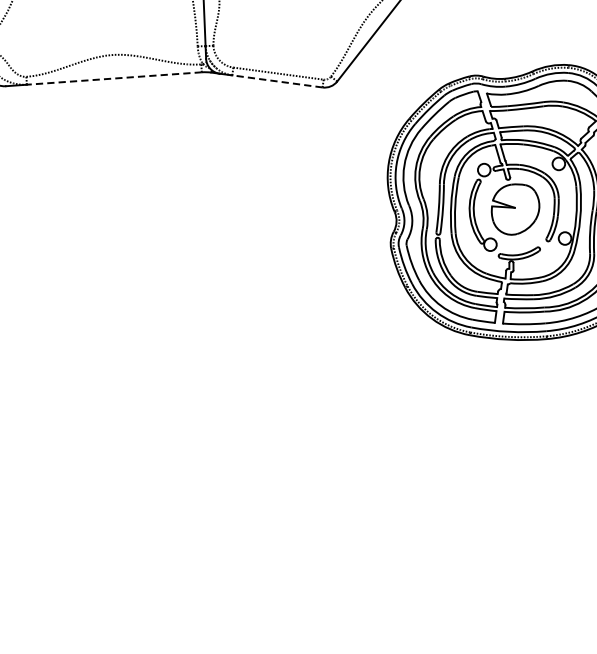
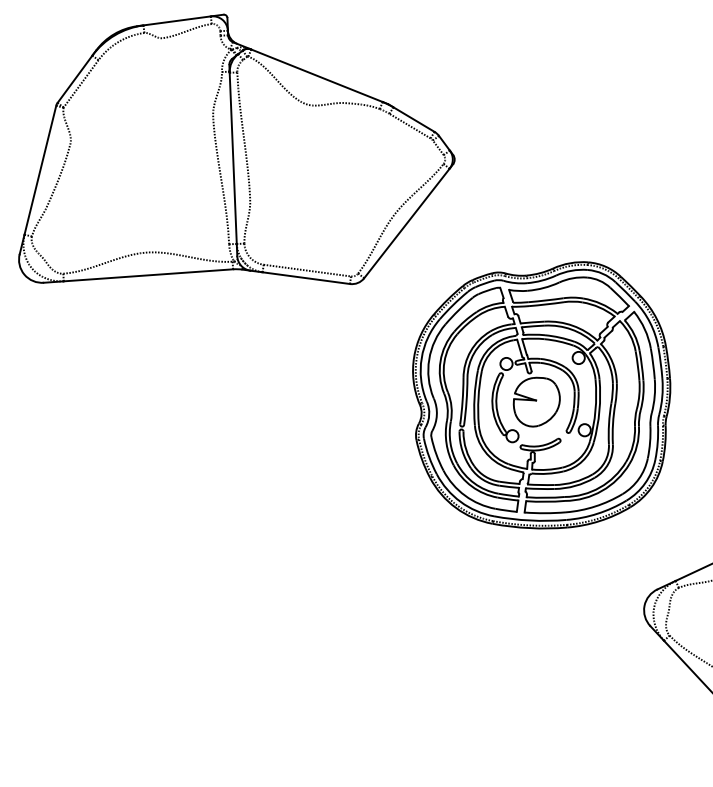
line: (114, 78) -> (148, 275), dashed -> solid
line: (276, 81) -> (305, 278), dashed -> solid

